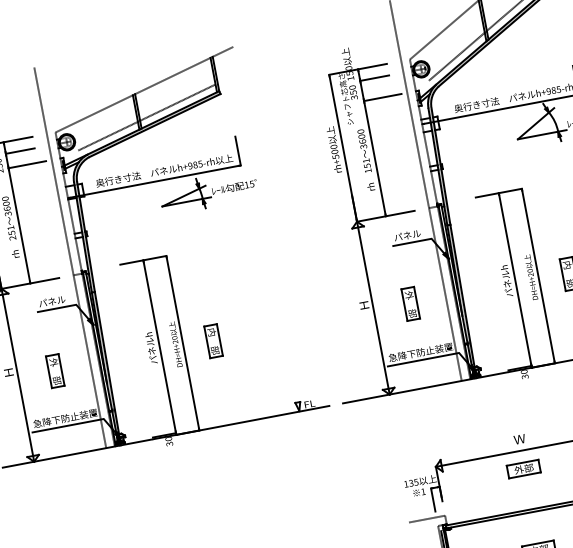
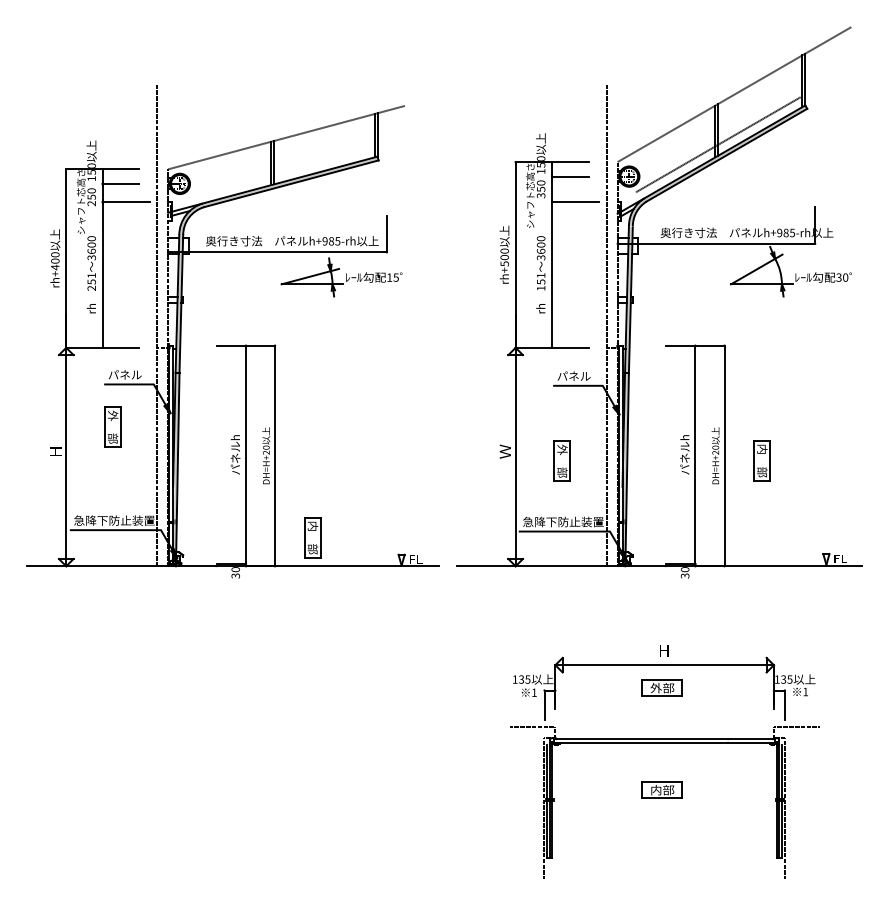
line: (147, 116) -> (283, 171), removed
text: (363, 305) -> (504, 451), Ｈ -> Ｗ
part: (213, 341) -> (312, 537), moved
part: (54, 371) -> (112, 426), moved
text: (520, 438) -> (664, 650), Ｗ -> Ｈ

